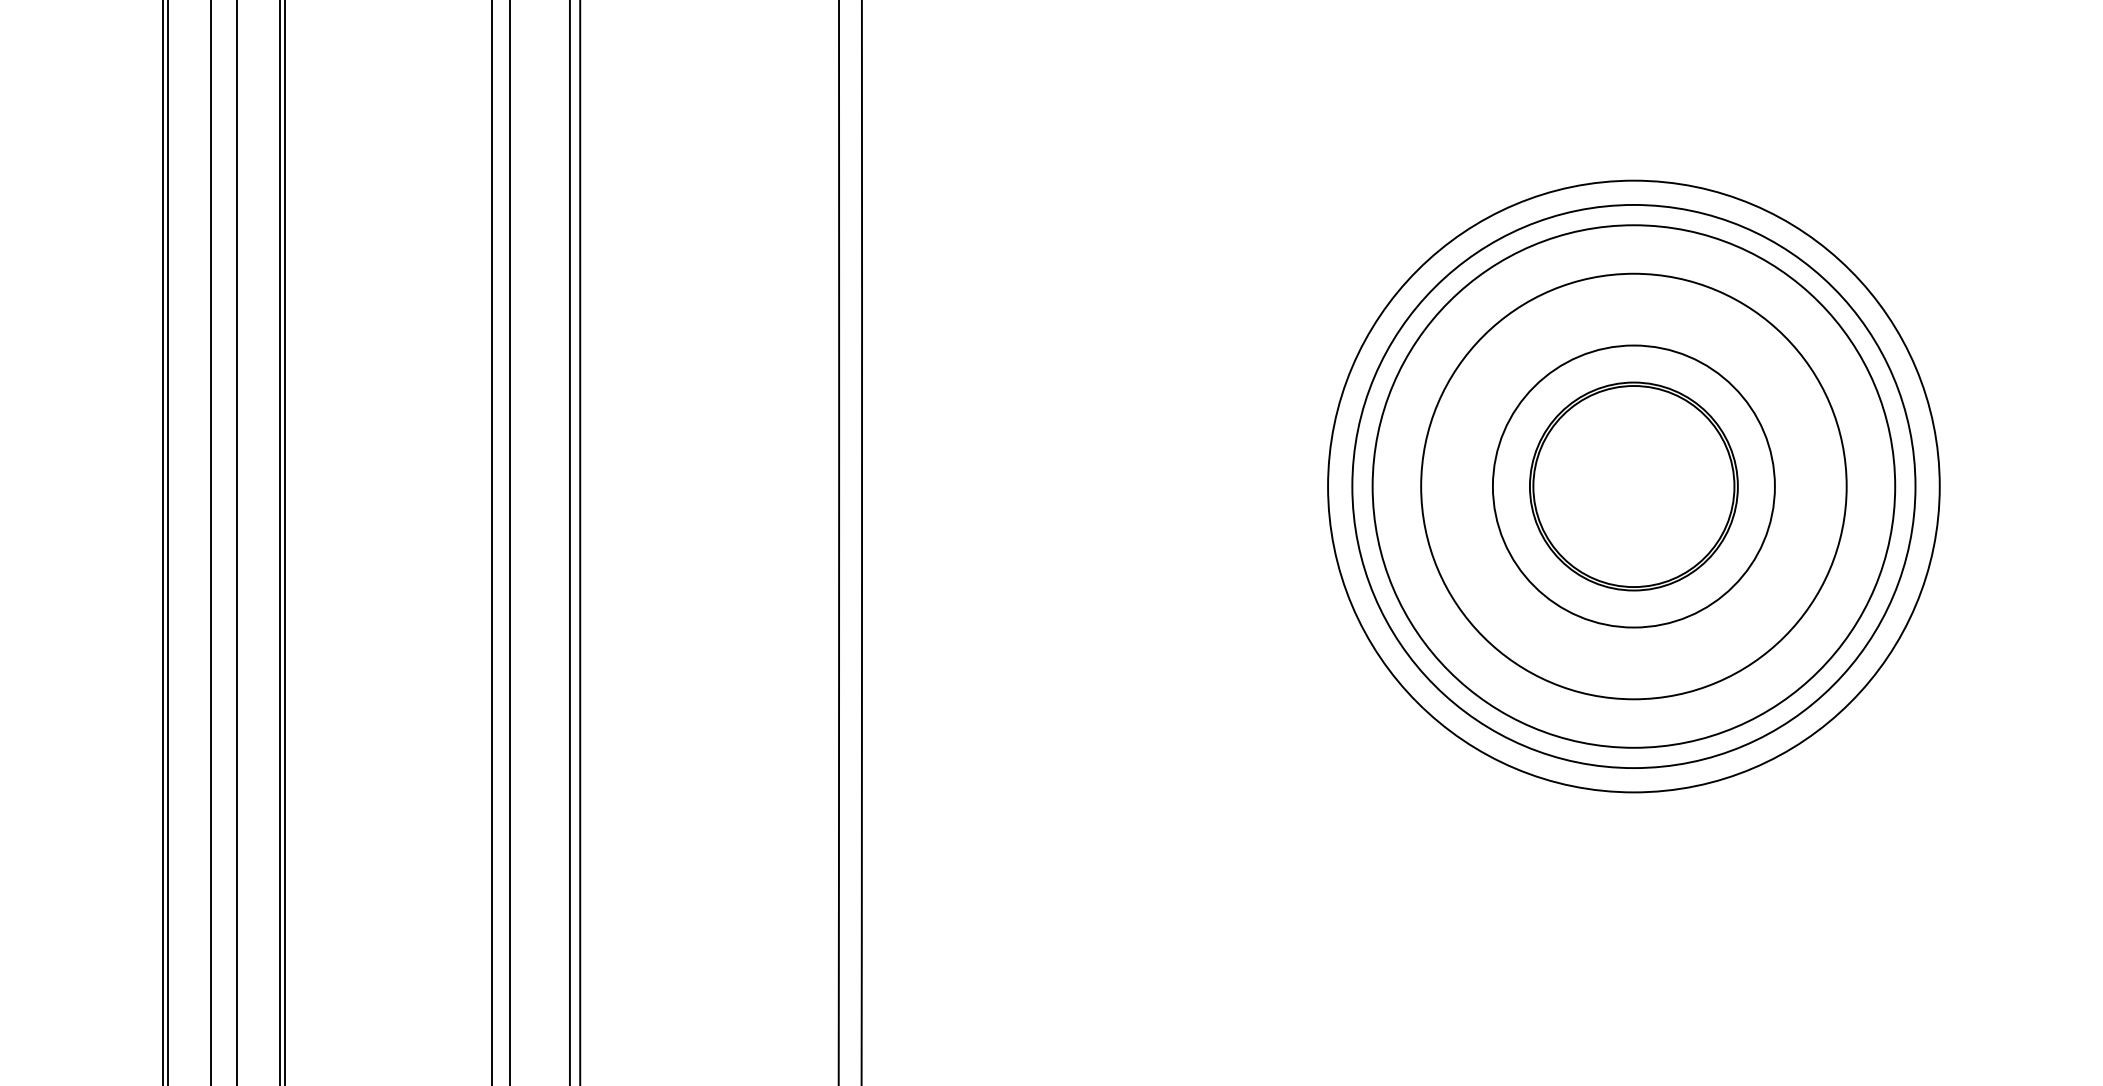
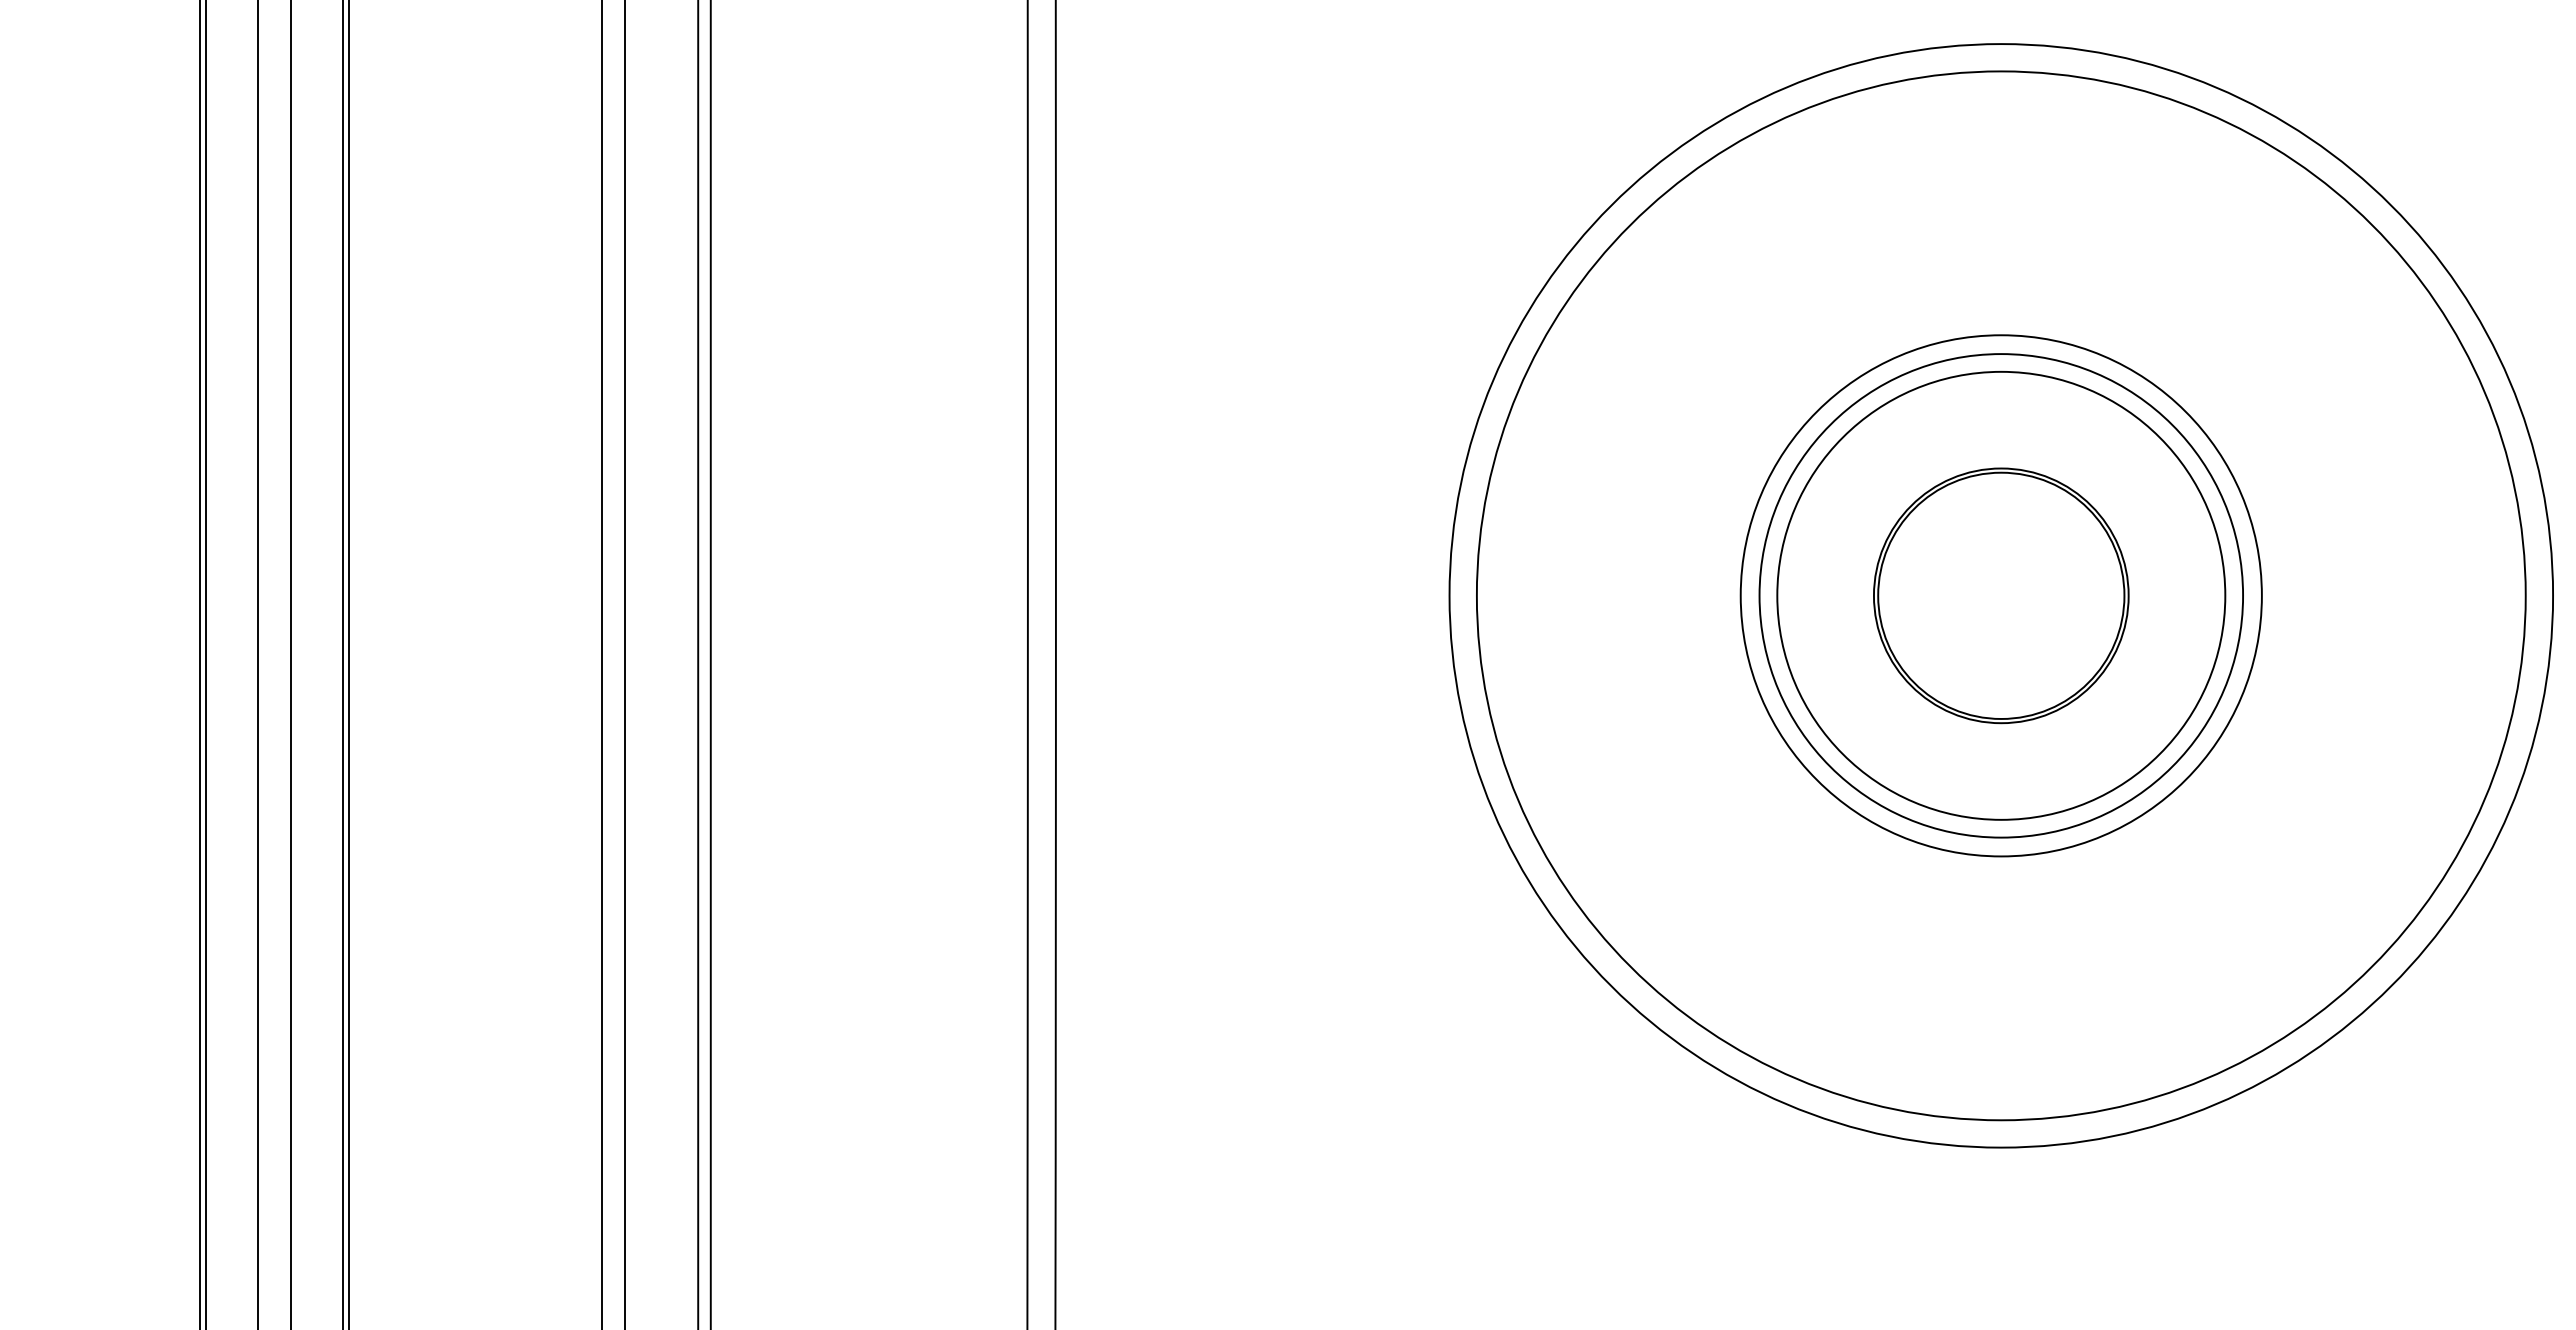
circle: (1633, 486) -> (2000, 595), size x1.4
circle: (1634, 486) -> (2001, 595), size x0.7
circle: (1634, 486) -> (2001, 595), size x1.4
circle: (1634, 486) -> (2001, 595), size x1.6

